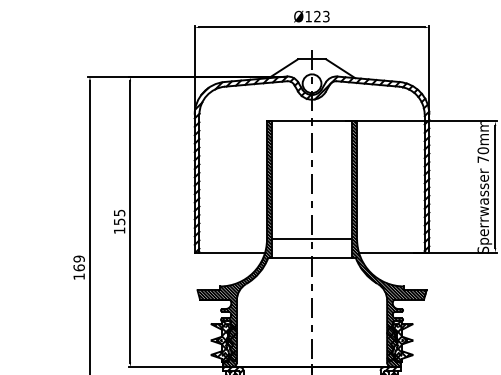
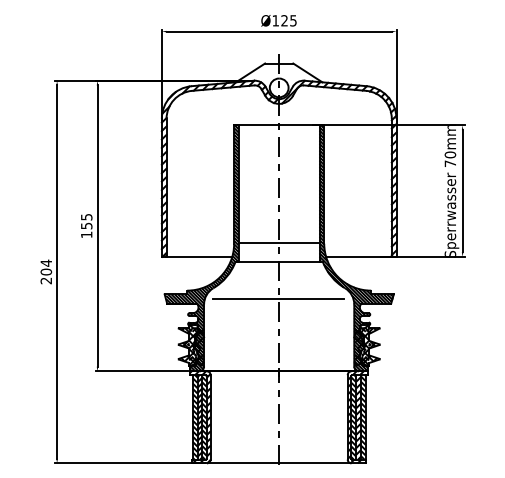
text: (326, 16) -> (293, 20), Ø123 -> Ø125
text: (79, 267) -> (46, 271), 169 -> 204
line: (311, 294) -> (278, 298), added

